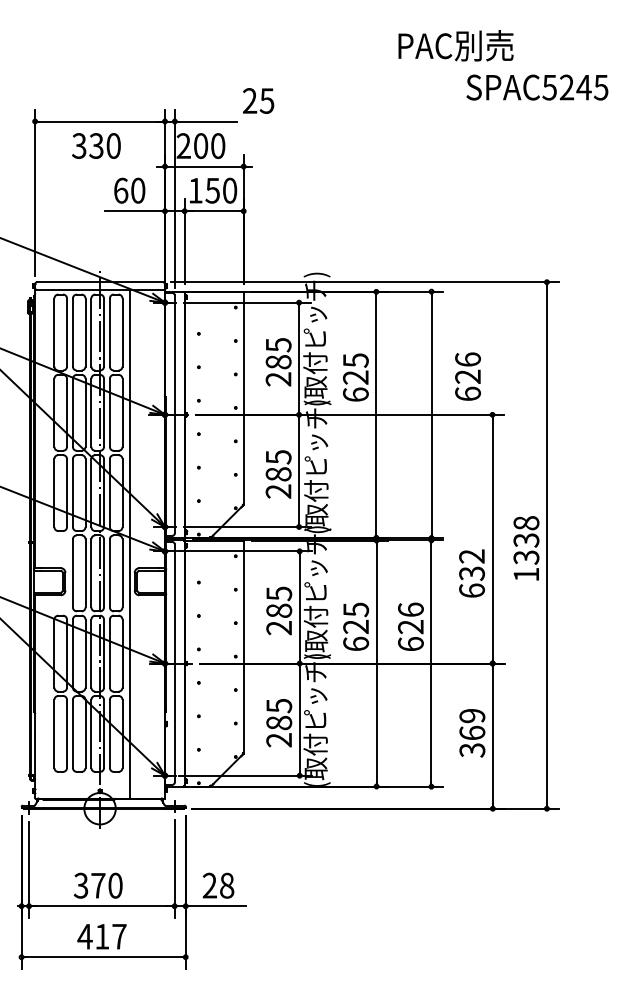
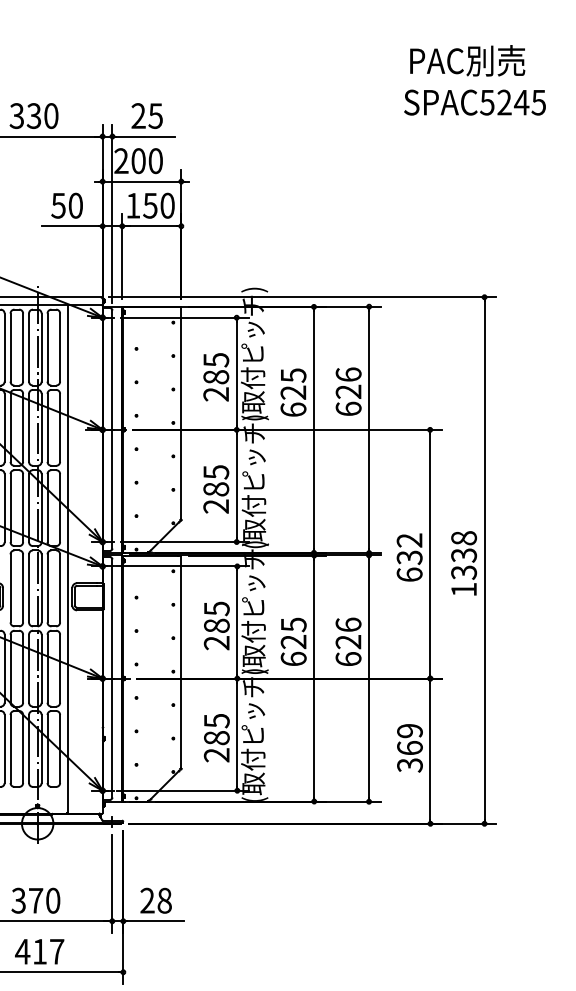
text: (455, 45) -> (467, 60), moved
text: (258, 100) -> (147, 115), moved
text: (96, 145) -> (34, 115), moved
text: (120, 190) -> (58, 205), 60 -> 50
text: (467, 376) -> (348, 391), moved
text: (471, 573) -> (409, 557), moved

